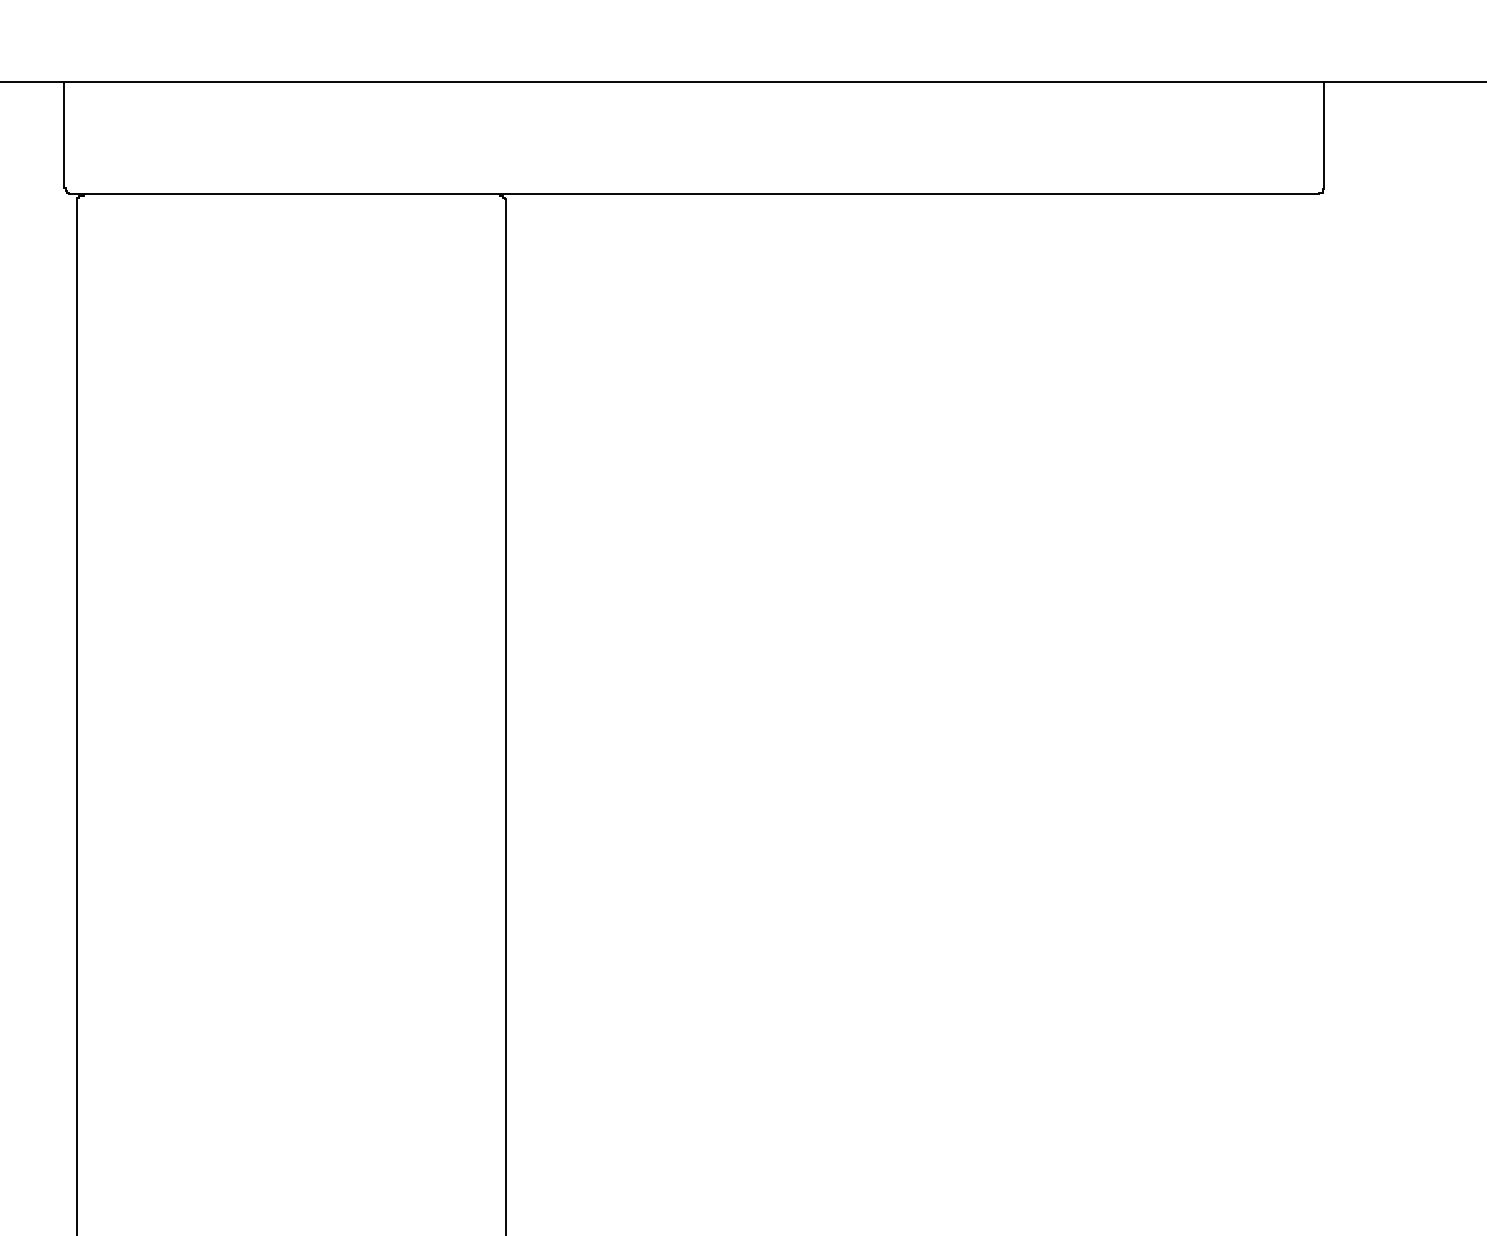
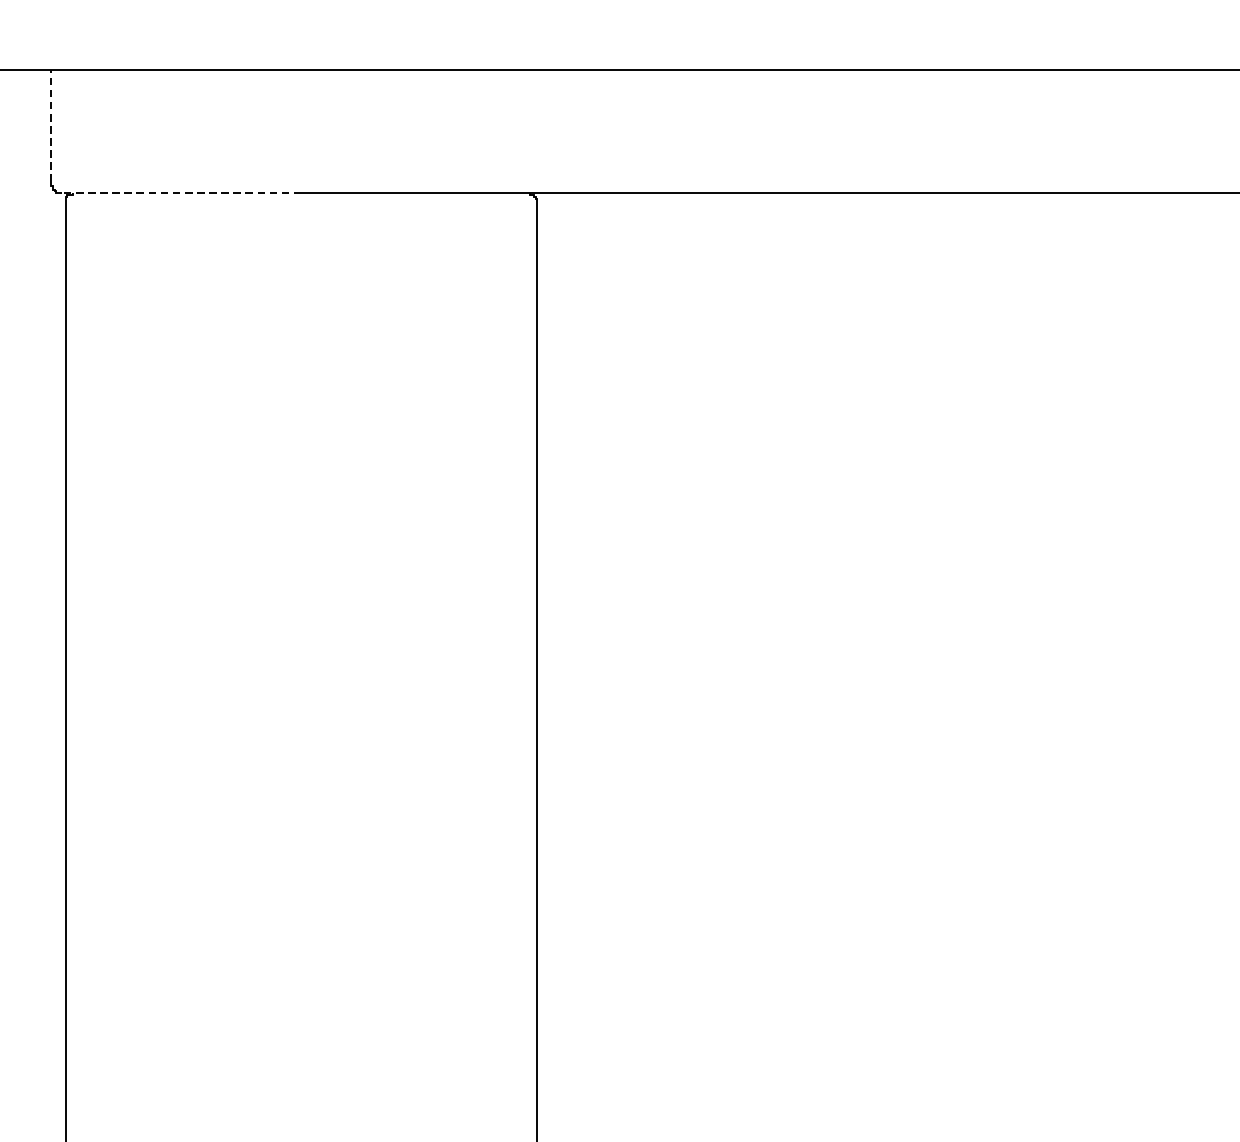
line: (64, 132) -> (51, 125), solid -> dashed
line: (182, 194) -> (181, 193), solid -> dashed

